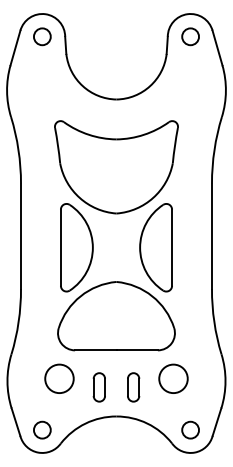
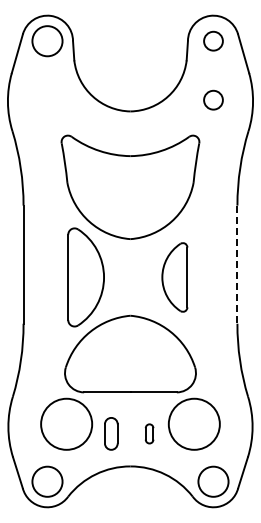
circle: (42, 36) -> (47, 40), size x1.6
circle: (190, 88) -> (213, 99), added
line: (212, 237) -> (237, 265), solid -> dashed
part: (155, 247) -> (174, 277), size x0.7
circle: (59, 379) -> (66, 424), size x1.6
circle: (173, 379) -> (194, 424), size x1.6
part: (133, 387) -> (149, 433), size x0.6
circle: (42, 429) -> (47, 481), size x1.6
circle: (190, 429) -> (213, 481), size x1.6

